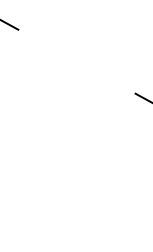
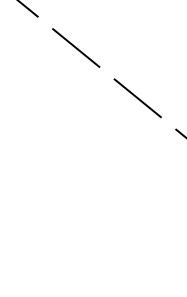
line: (50, 47) -> (75, 47), added
line: (102, 75) -> (137, 97), added

